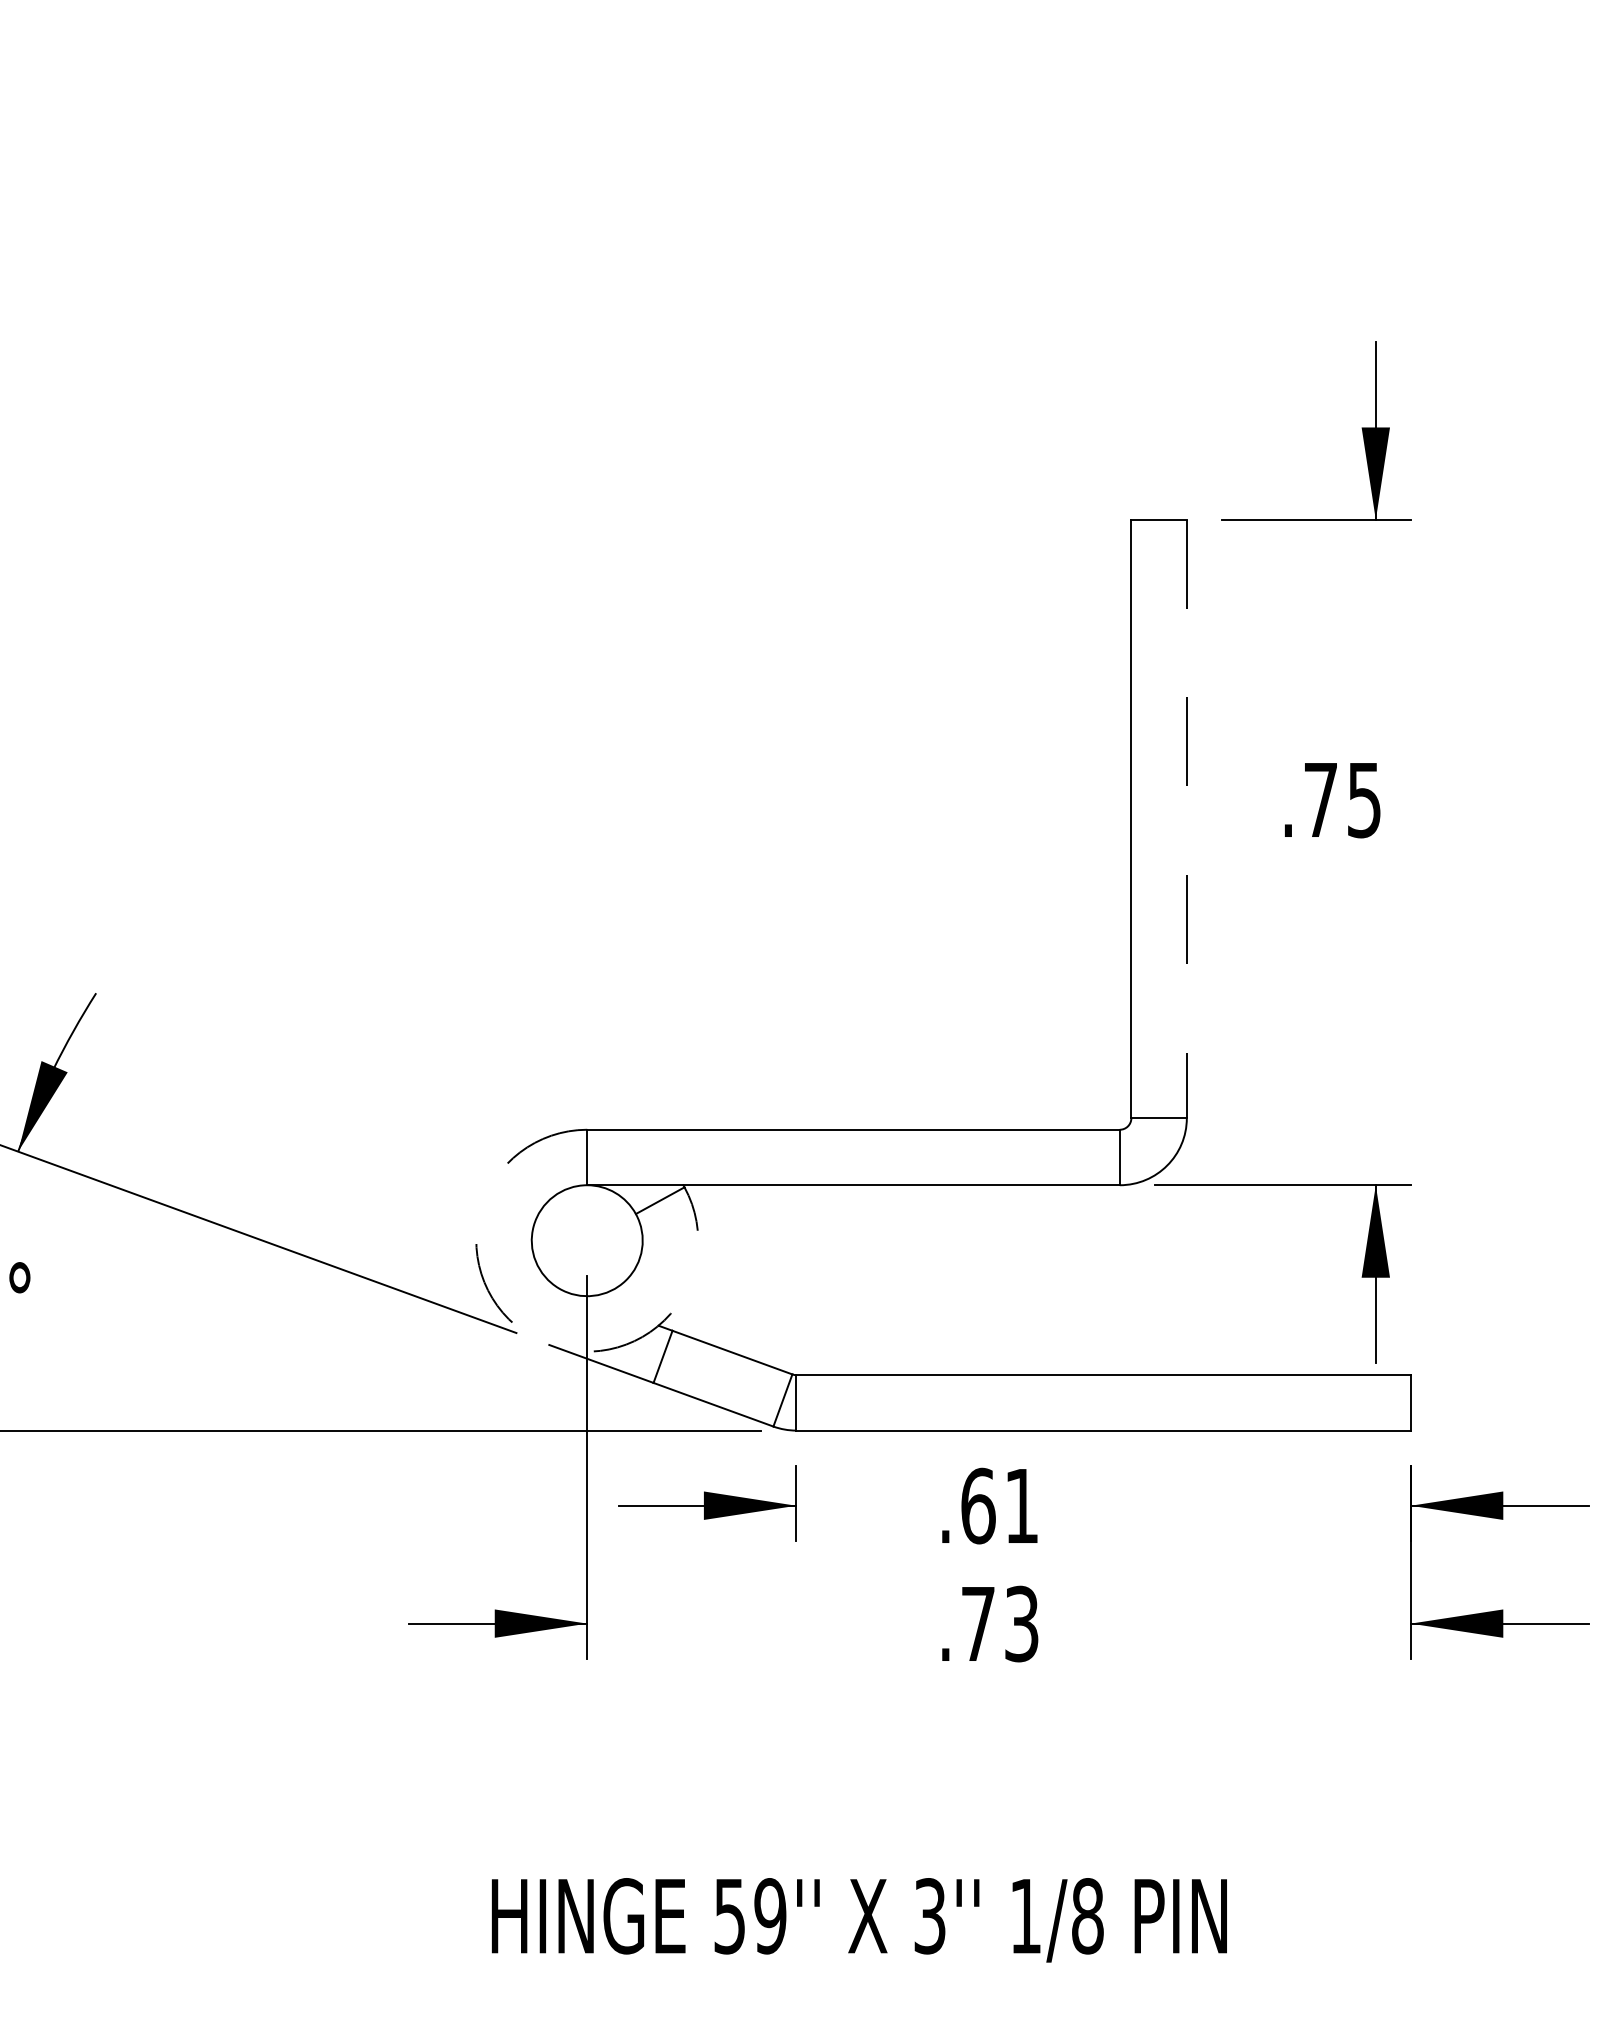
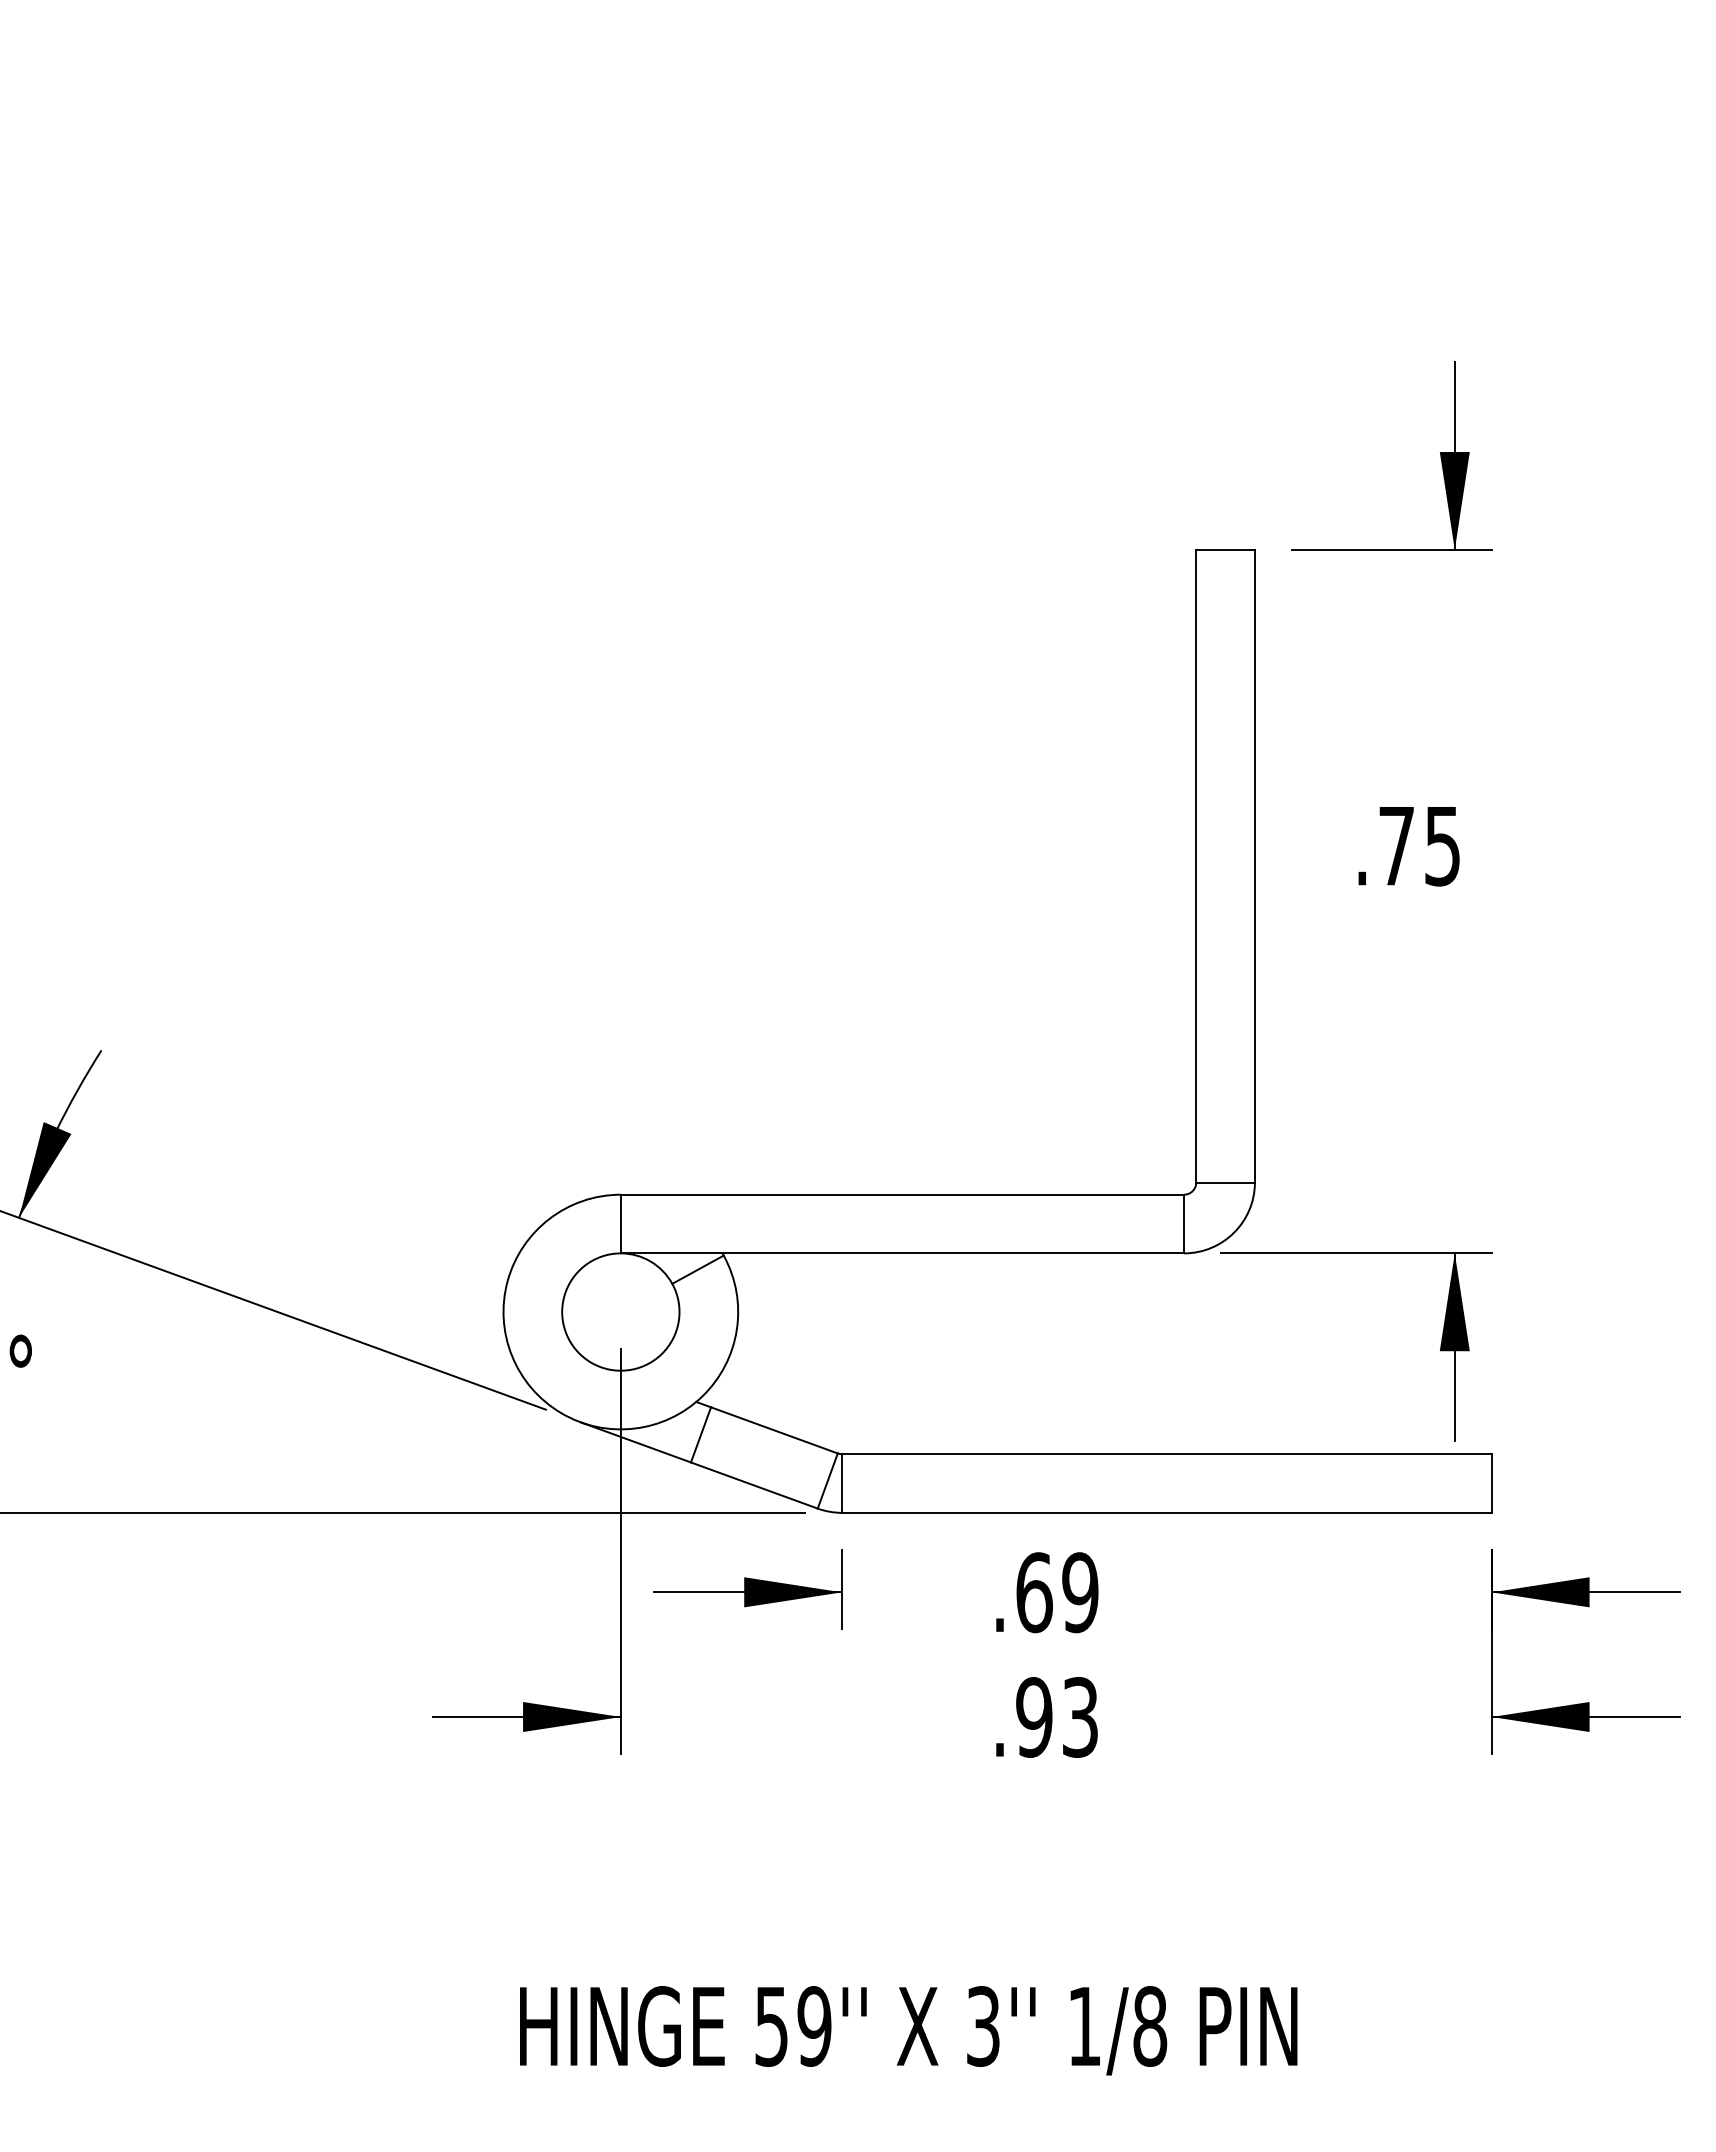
line: (1186, 819) -> (1254, 866), dashed -> solid
arc: (531, 1336) -> (561, 1413), dashed -> solid
text: (1021, 1505) -> (1080, 1592), .61 -> .69
text: (978, 1624) -> (1034, 1717), .73 -> .93

